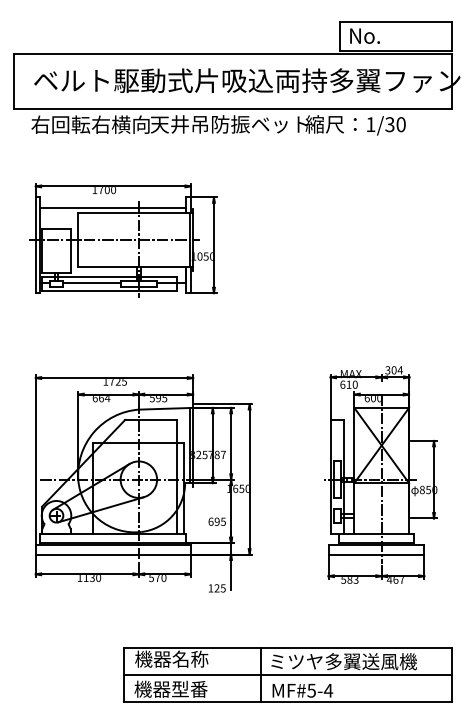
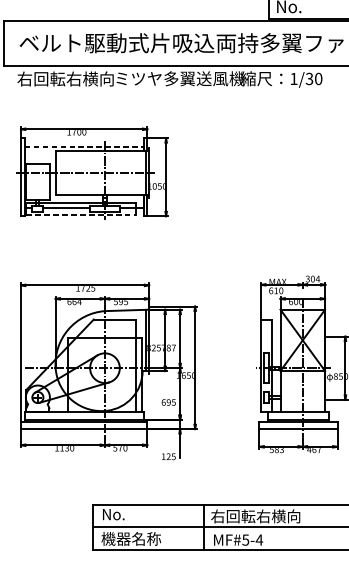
text: (230, 124) -> (179, 78), 天井吊防振ベット -> ミツヤ多翼送風機
line: (113, 207) -> (84, 146), solid -> dashed
line: (109, 291) -> (81, 214), solid -> dashed
text: (171, 658) -> (131, 513), 機器名称 -> No.
text: (342, 661) -> (270, 516), ミツヤ多翼送風機 -> 右回転右横向
text: (189, 688) -> (146, 538), 機器型番 -> 機器名称

